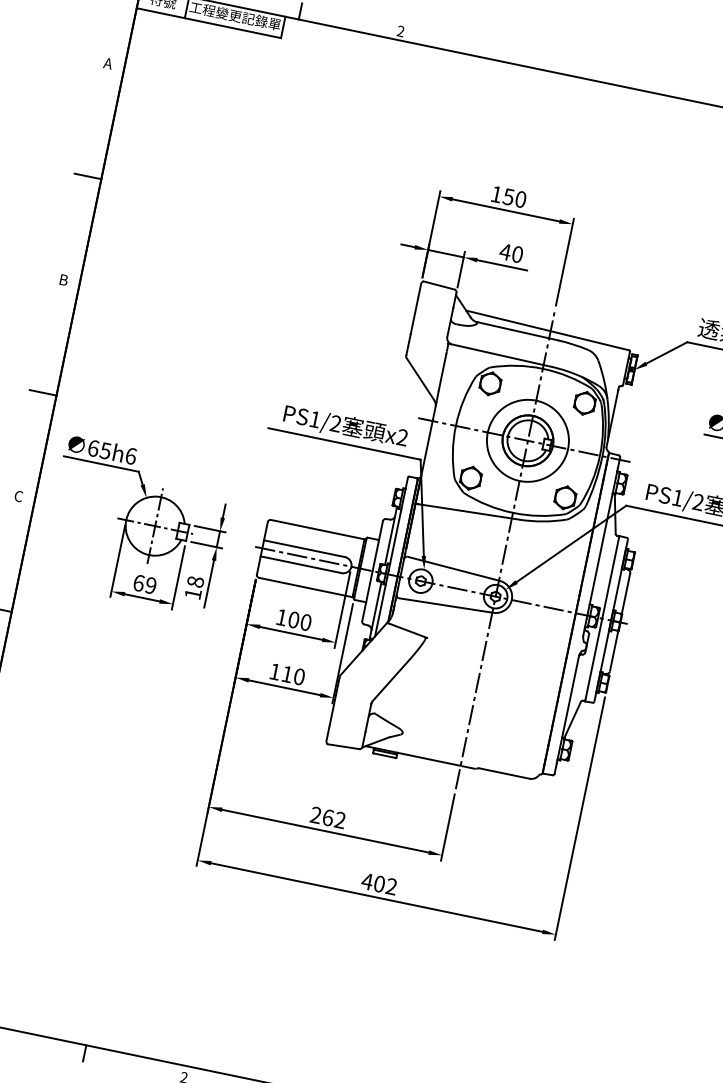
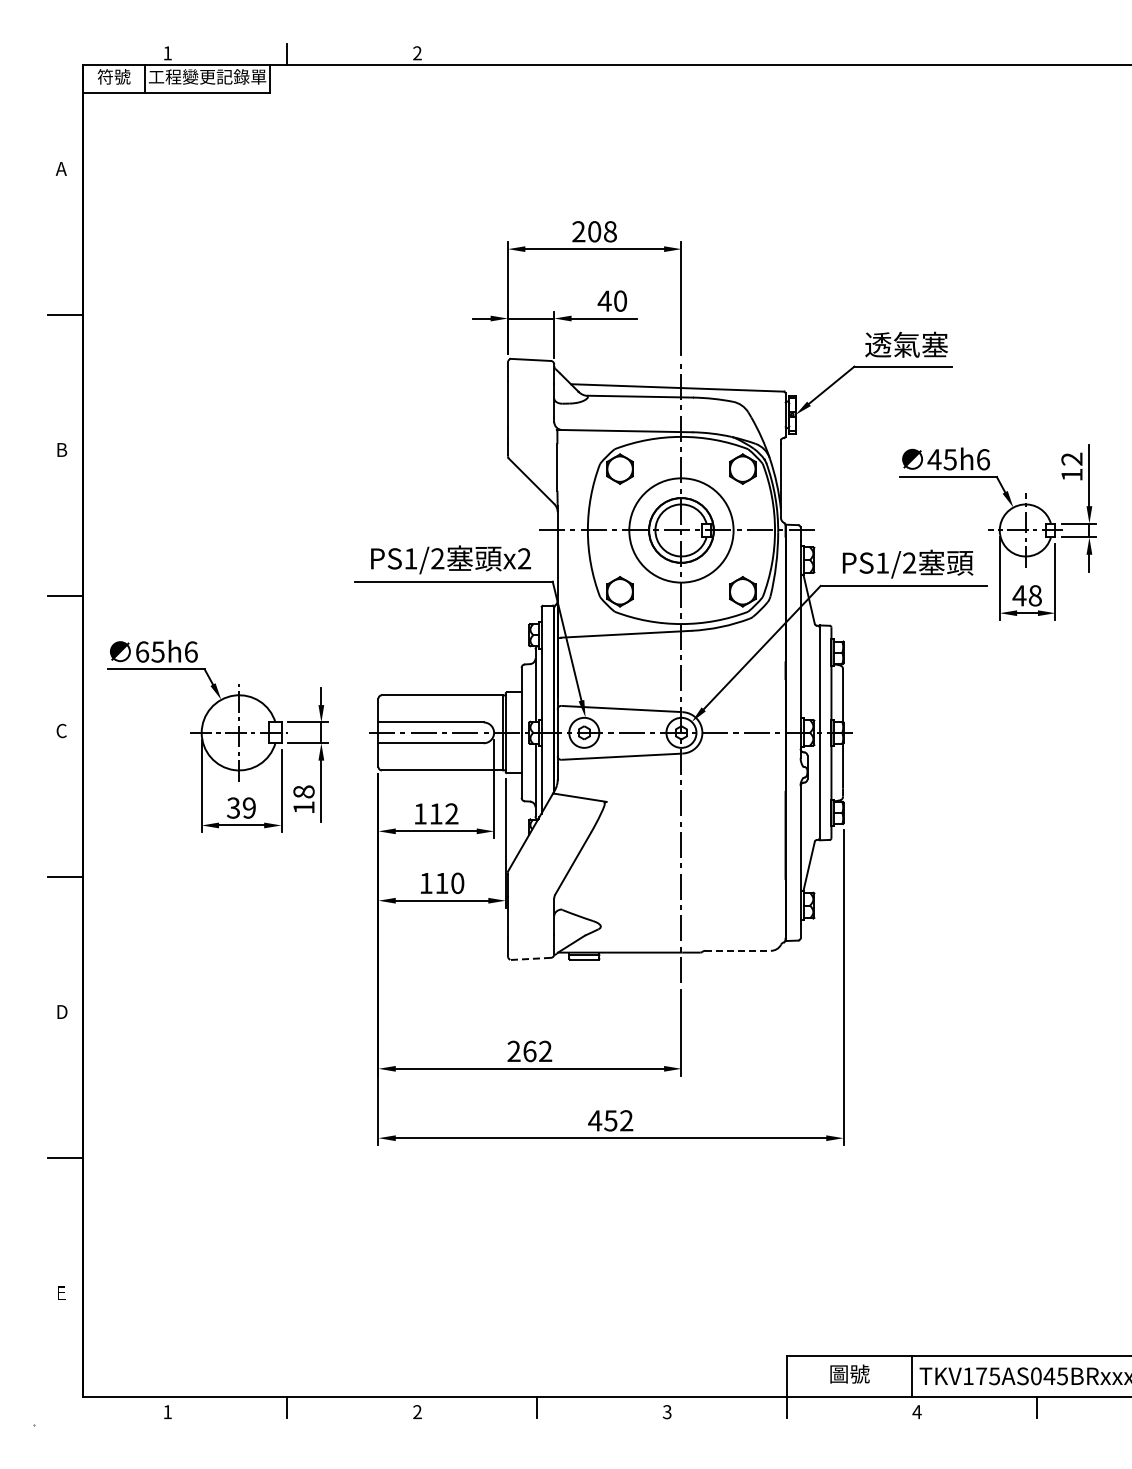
text: (508, 196) -> (594, 231), 150 -> 208
text: (138, 582) -> (233, 807), 69 -> 39
text: (299, 620) -> (443, 813), 100 -> 112
line: (343, 746) -> (530, 958), solid -> dashed
line: (504, 773) -> (738, 950), solid -> dashed
text: (379, 883) -> (610, 1120), 402 -> 452

